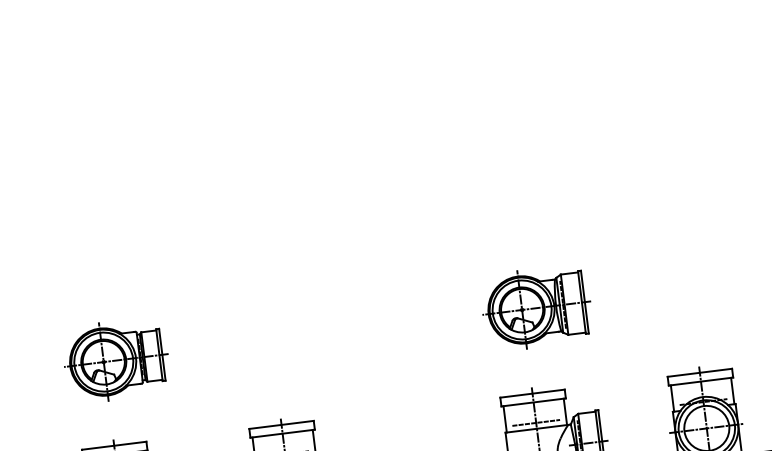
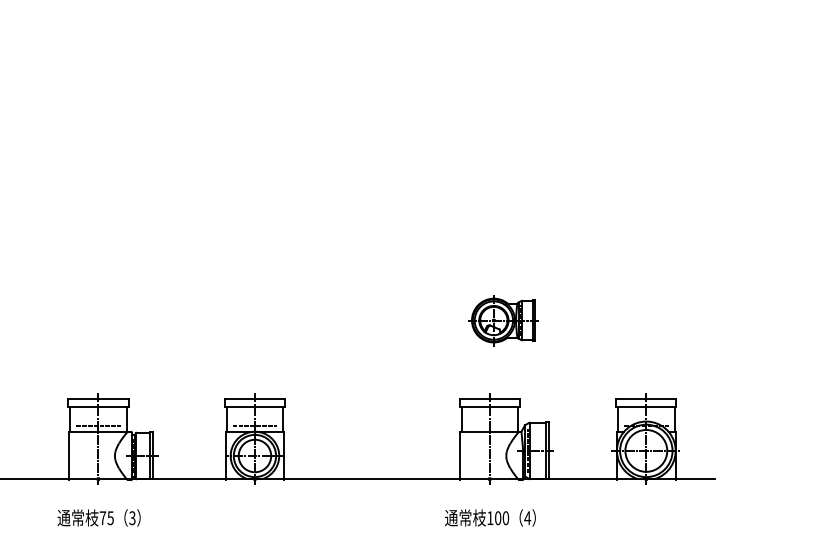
part: (536, 308) -> (503, 320), size x0.7
part: (115, 360) -> (109, 320), removed
line: (535, 423) -> (489, 426), removed

